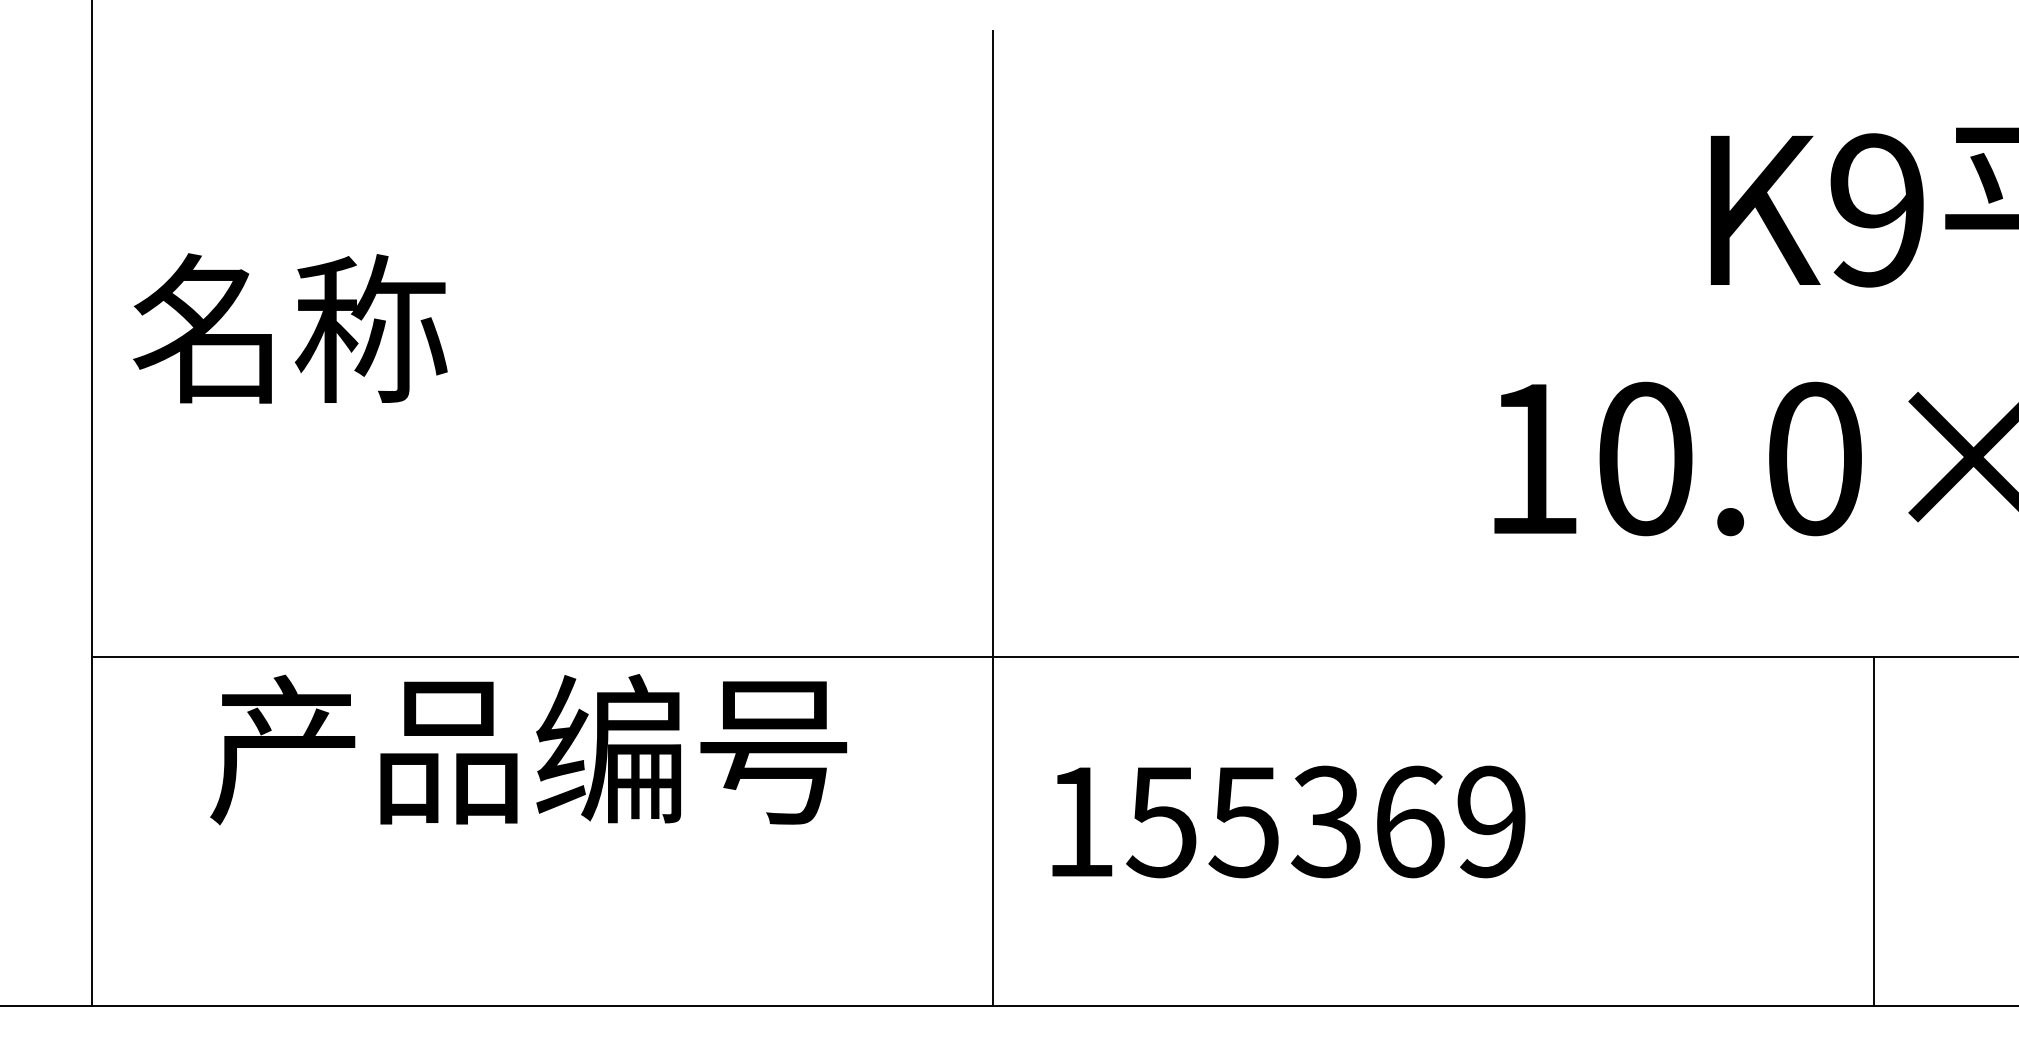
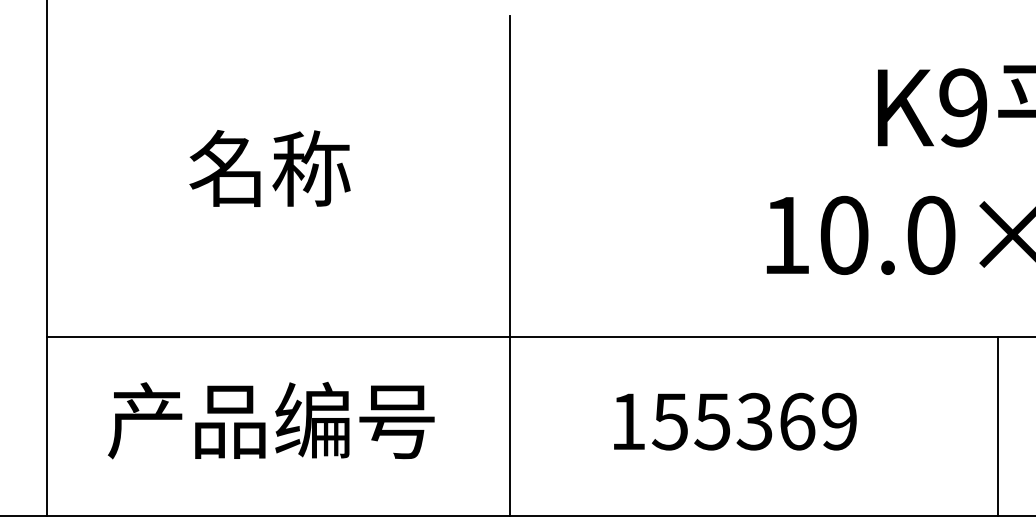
text: (289, 328) -> (269, 168), moved
text: (529, 749) -> (271, 420), moved
text: (1289, 821) -> (735, 421), moved
line: (1873, 831) -> (997, 426), moved

